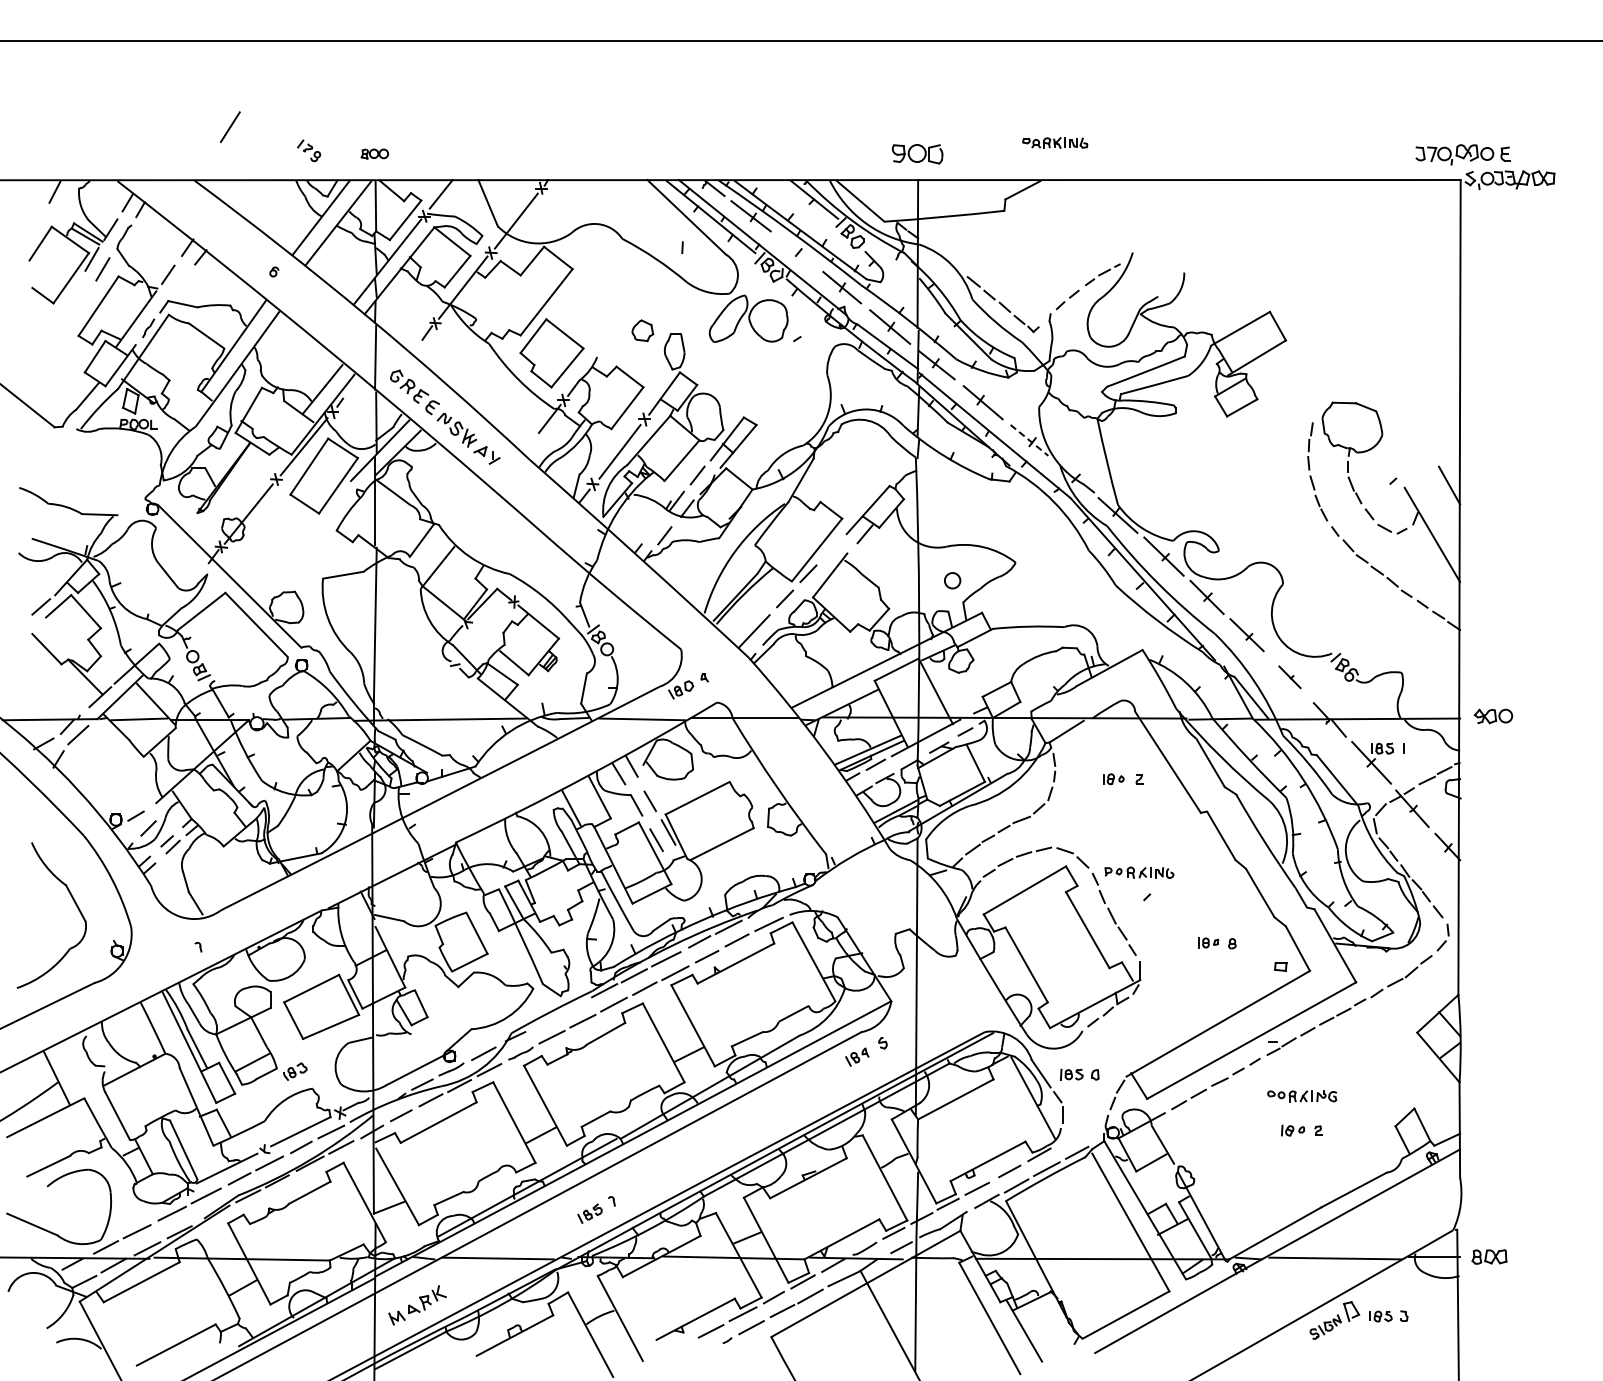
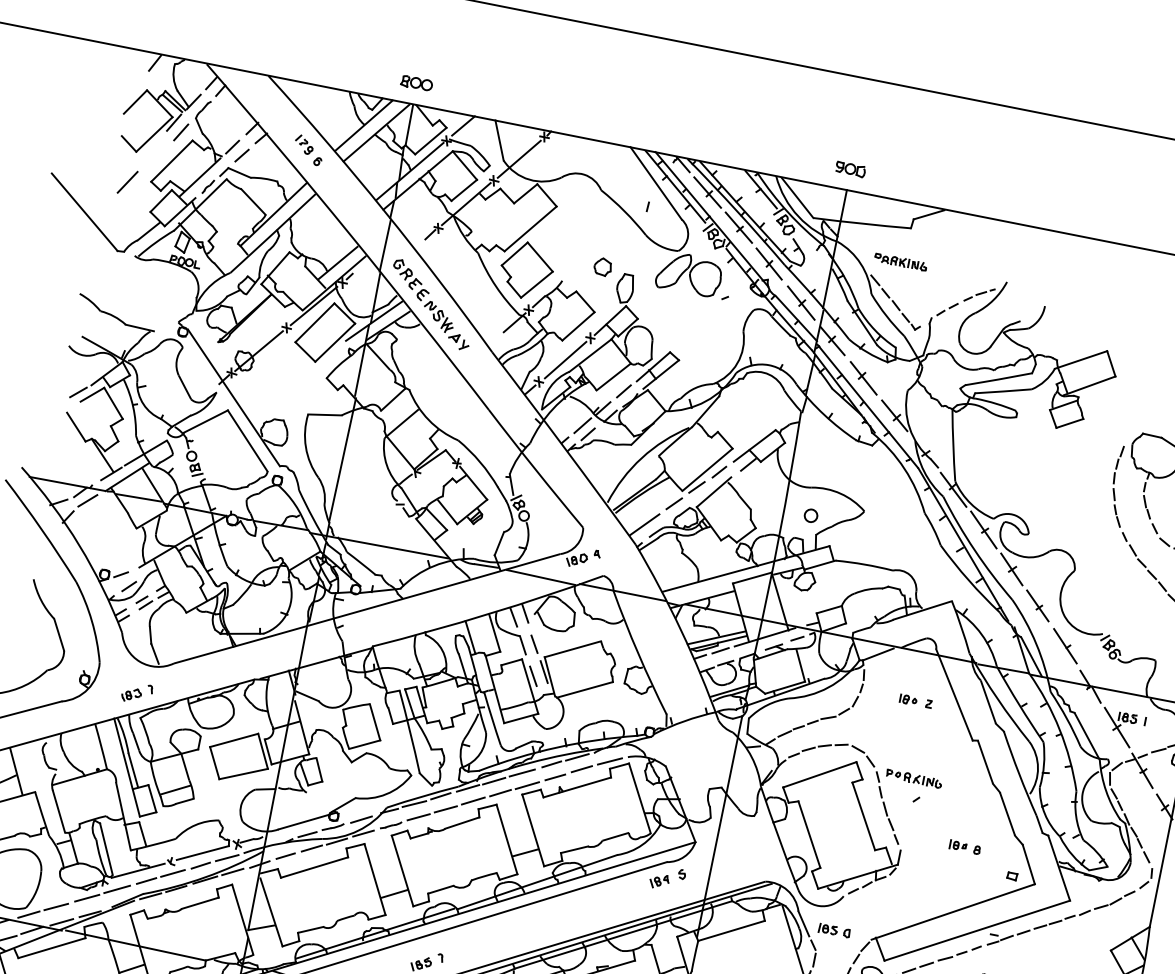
line: (229, 126) -> (127, 181), moved
part: (1055, 142) -> (901, 261), moved
part: (309, 150) -> (304, 144), moved
part: (374, 153) -> (416, 82), size x1.43
part: (917, 154) -> (850, 169), size x0.71
line: (796, 250) -> (738, 227), added
line: (181, 282) -> (241, 155), added
line: (1029, 440) -> (894, 415), dashed -> solid
line: (656, 526) -> (582, 425), added
line: (831, 550) -> (719, 472), added
part: (1289, 677) -> (1065, 646), size x1.67
line: (573, 1006) -> (440, 796), added
line: (543, 1022) -> (414, 804), added
part: (295, 1071) -> (131, 695), moved

